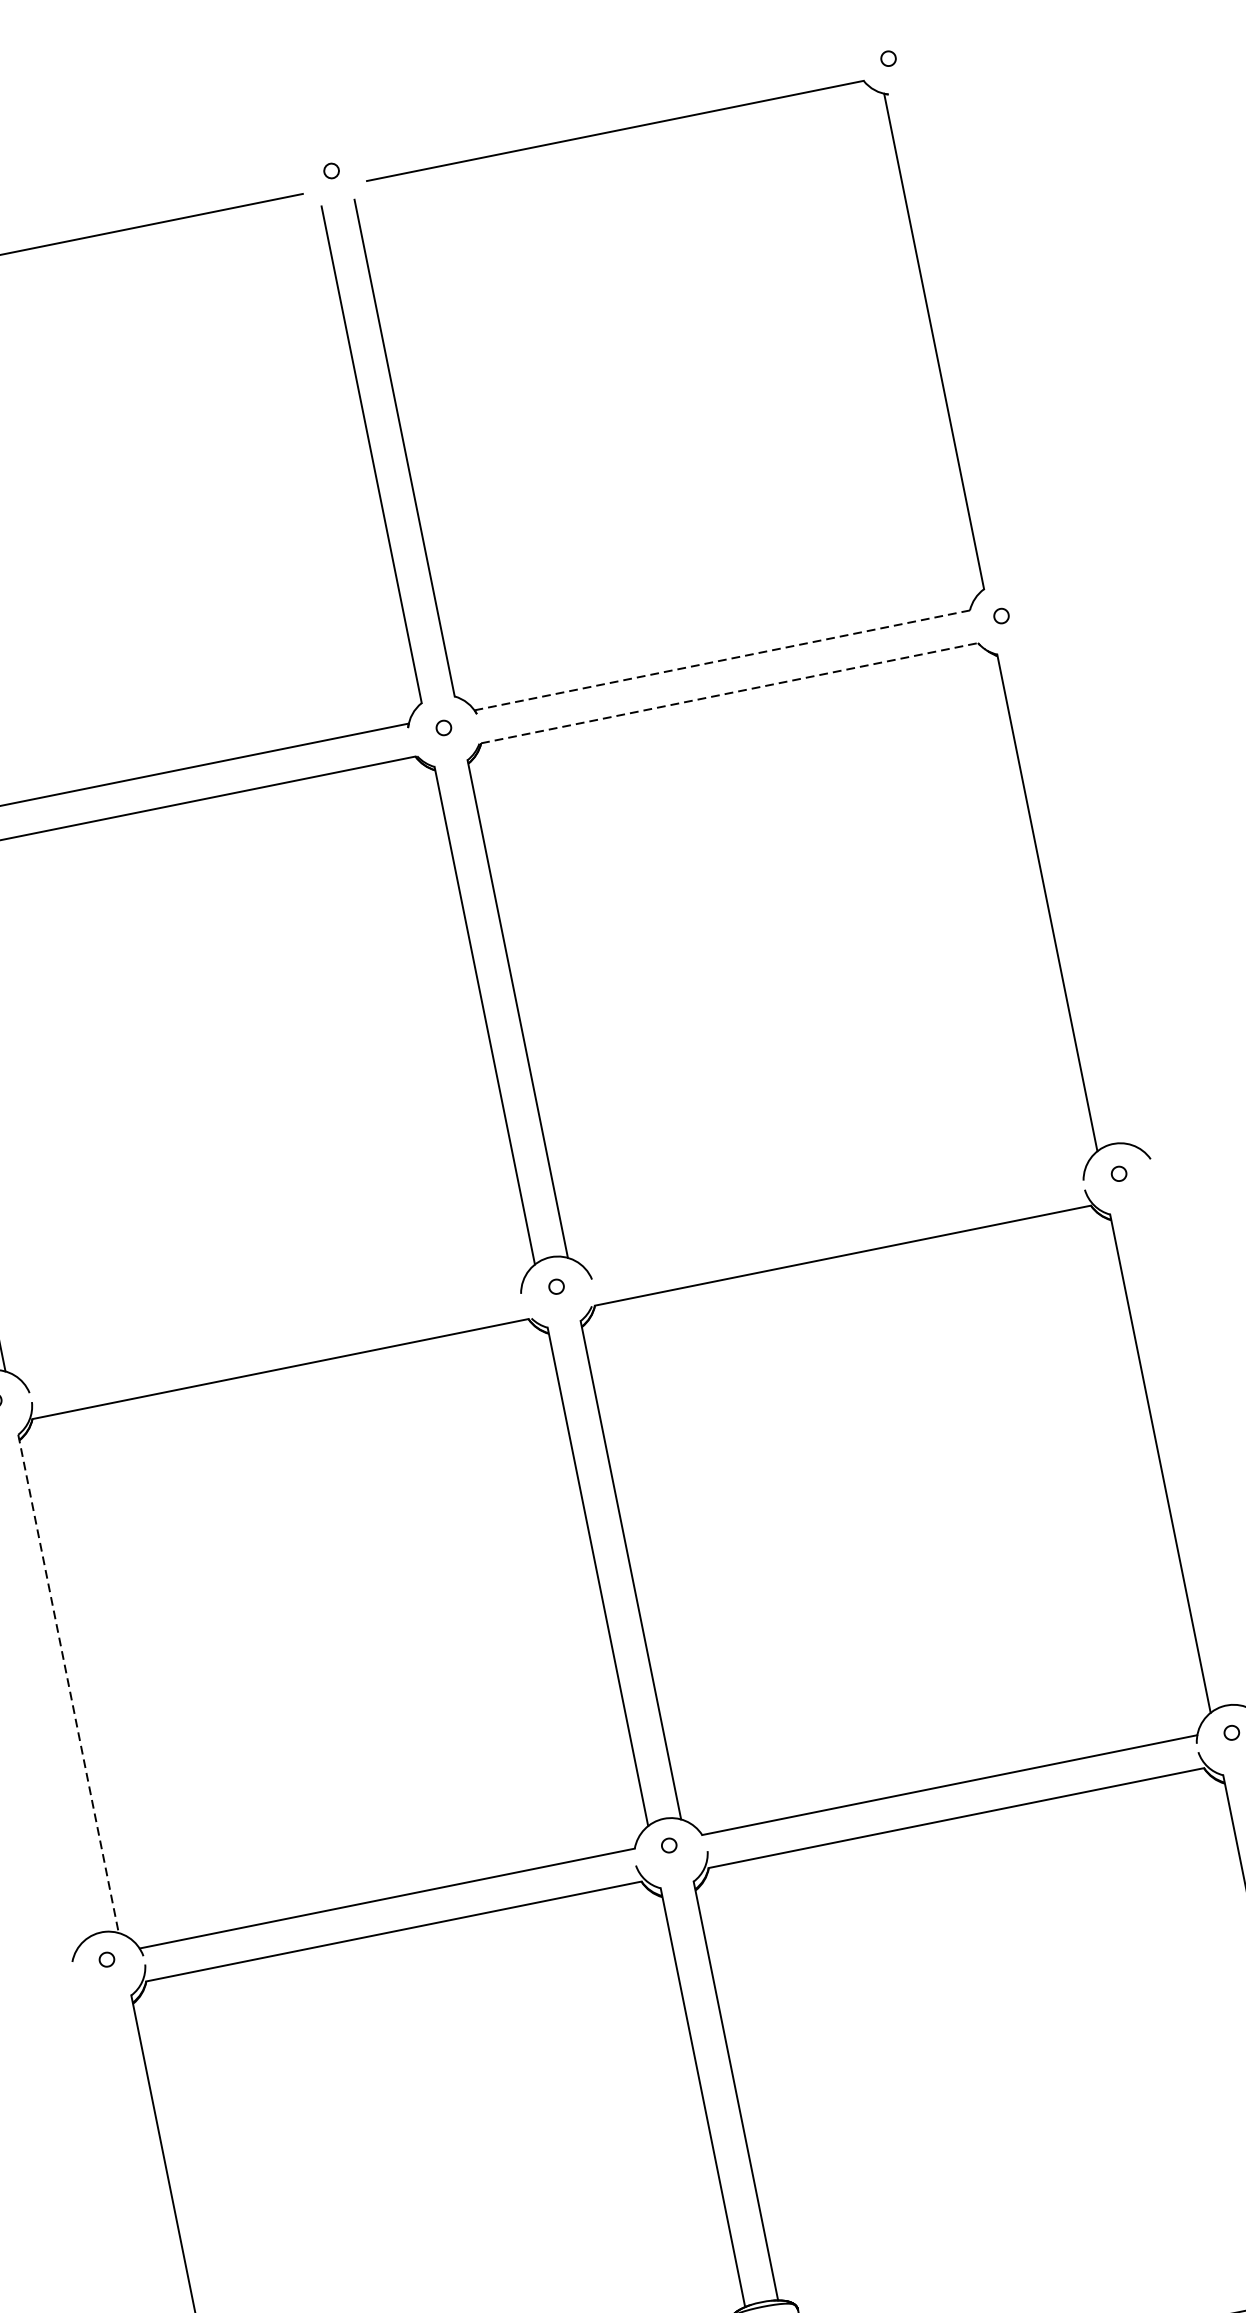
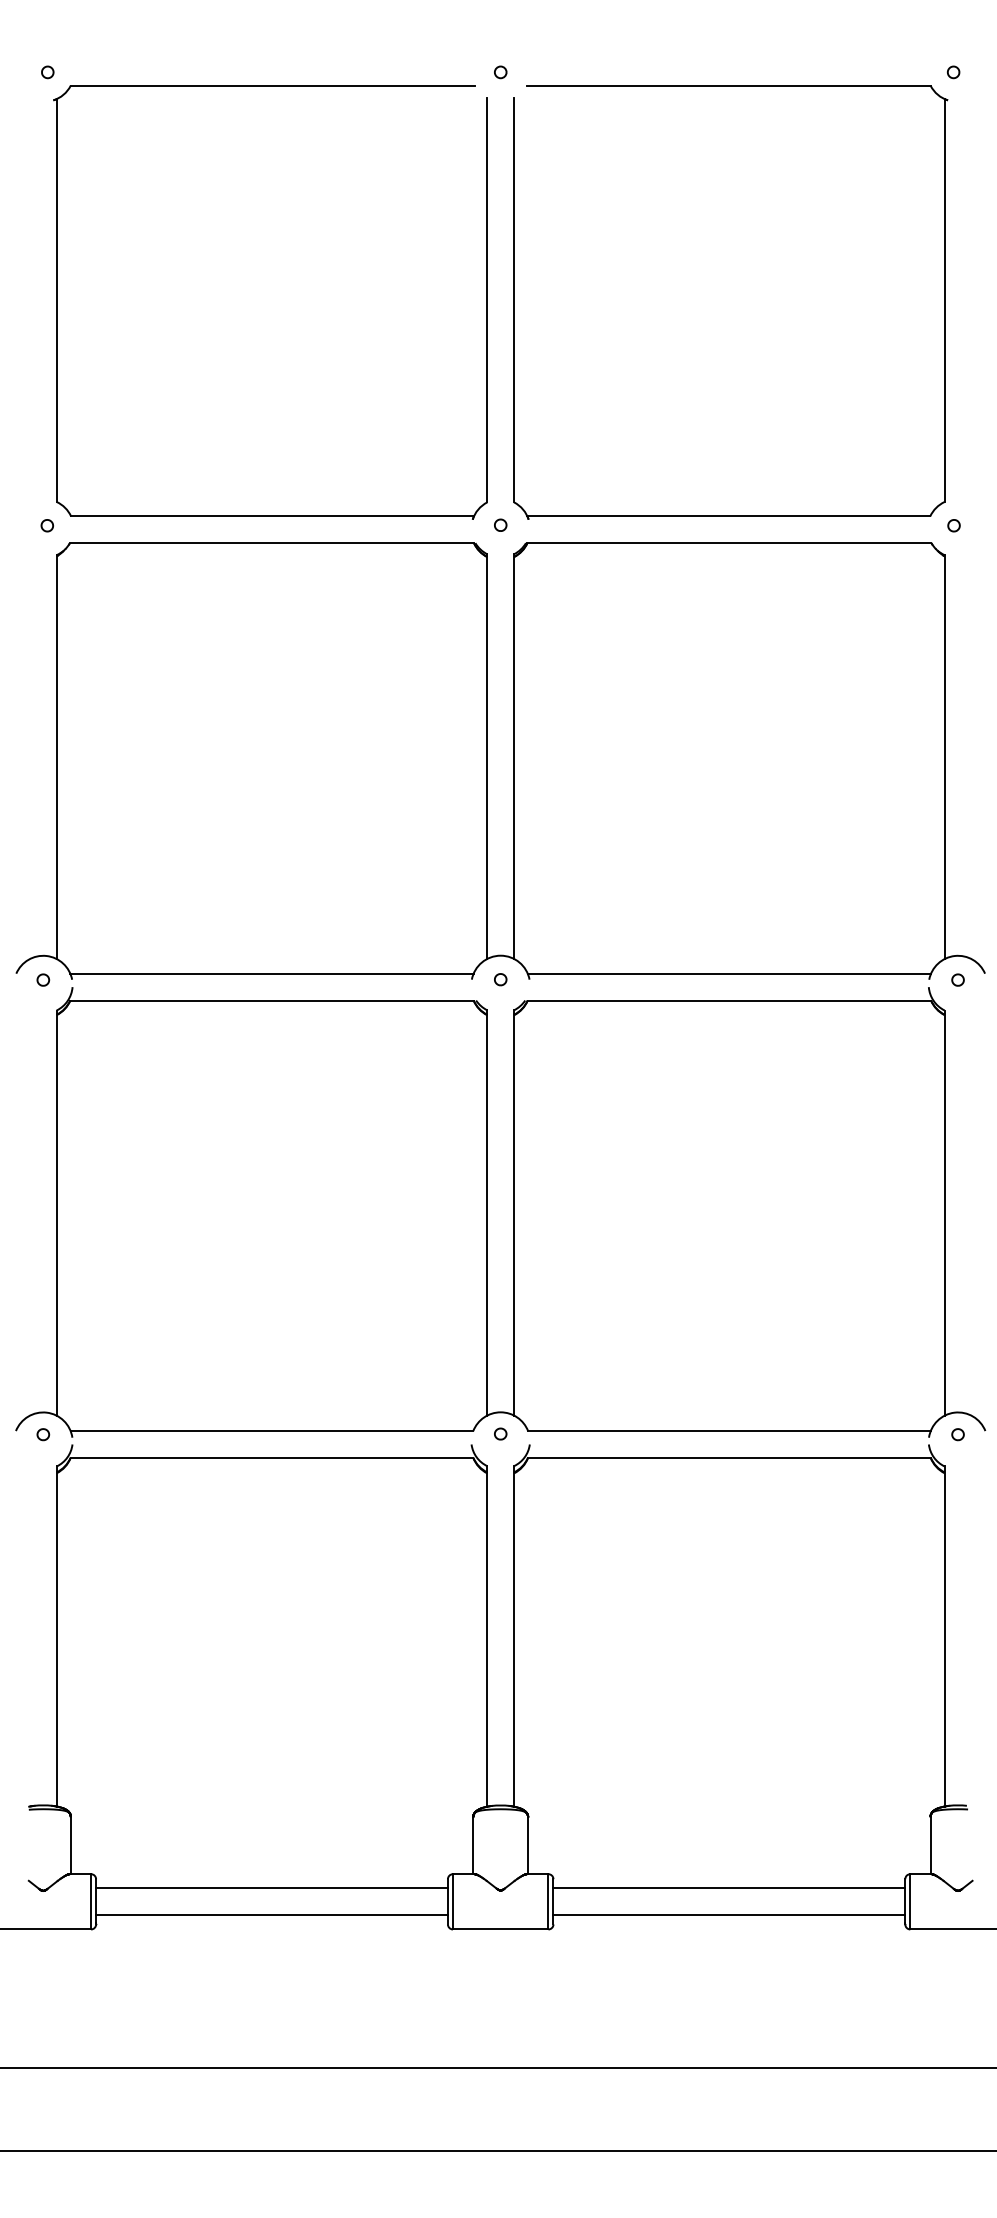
line: (723, 660) -> (729, 516), dashed -> solid
line: (729, 693) -> (729, 543), dashed -> solid
line: (836, 1222) -> (729, 973), added
line: (273, 1335) -> (271, 973), added
line: (68, 1684) -> (56, 1213), dashed -> solid

